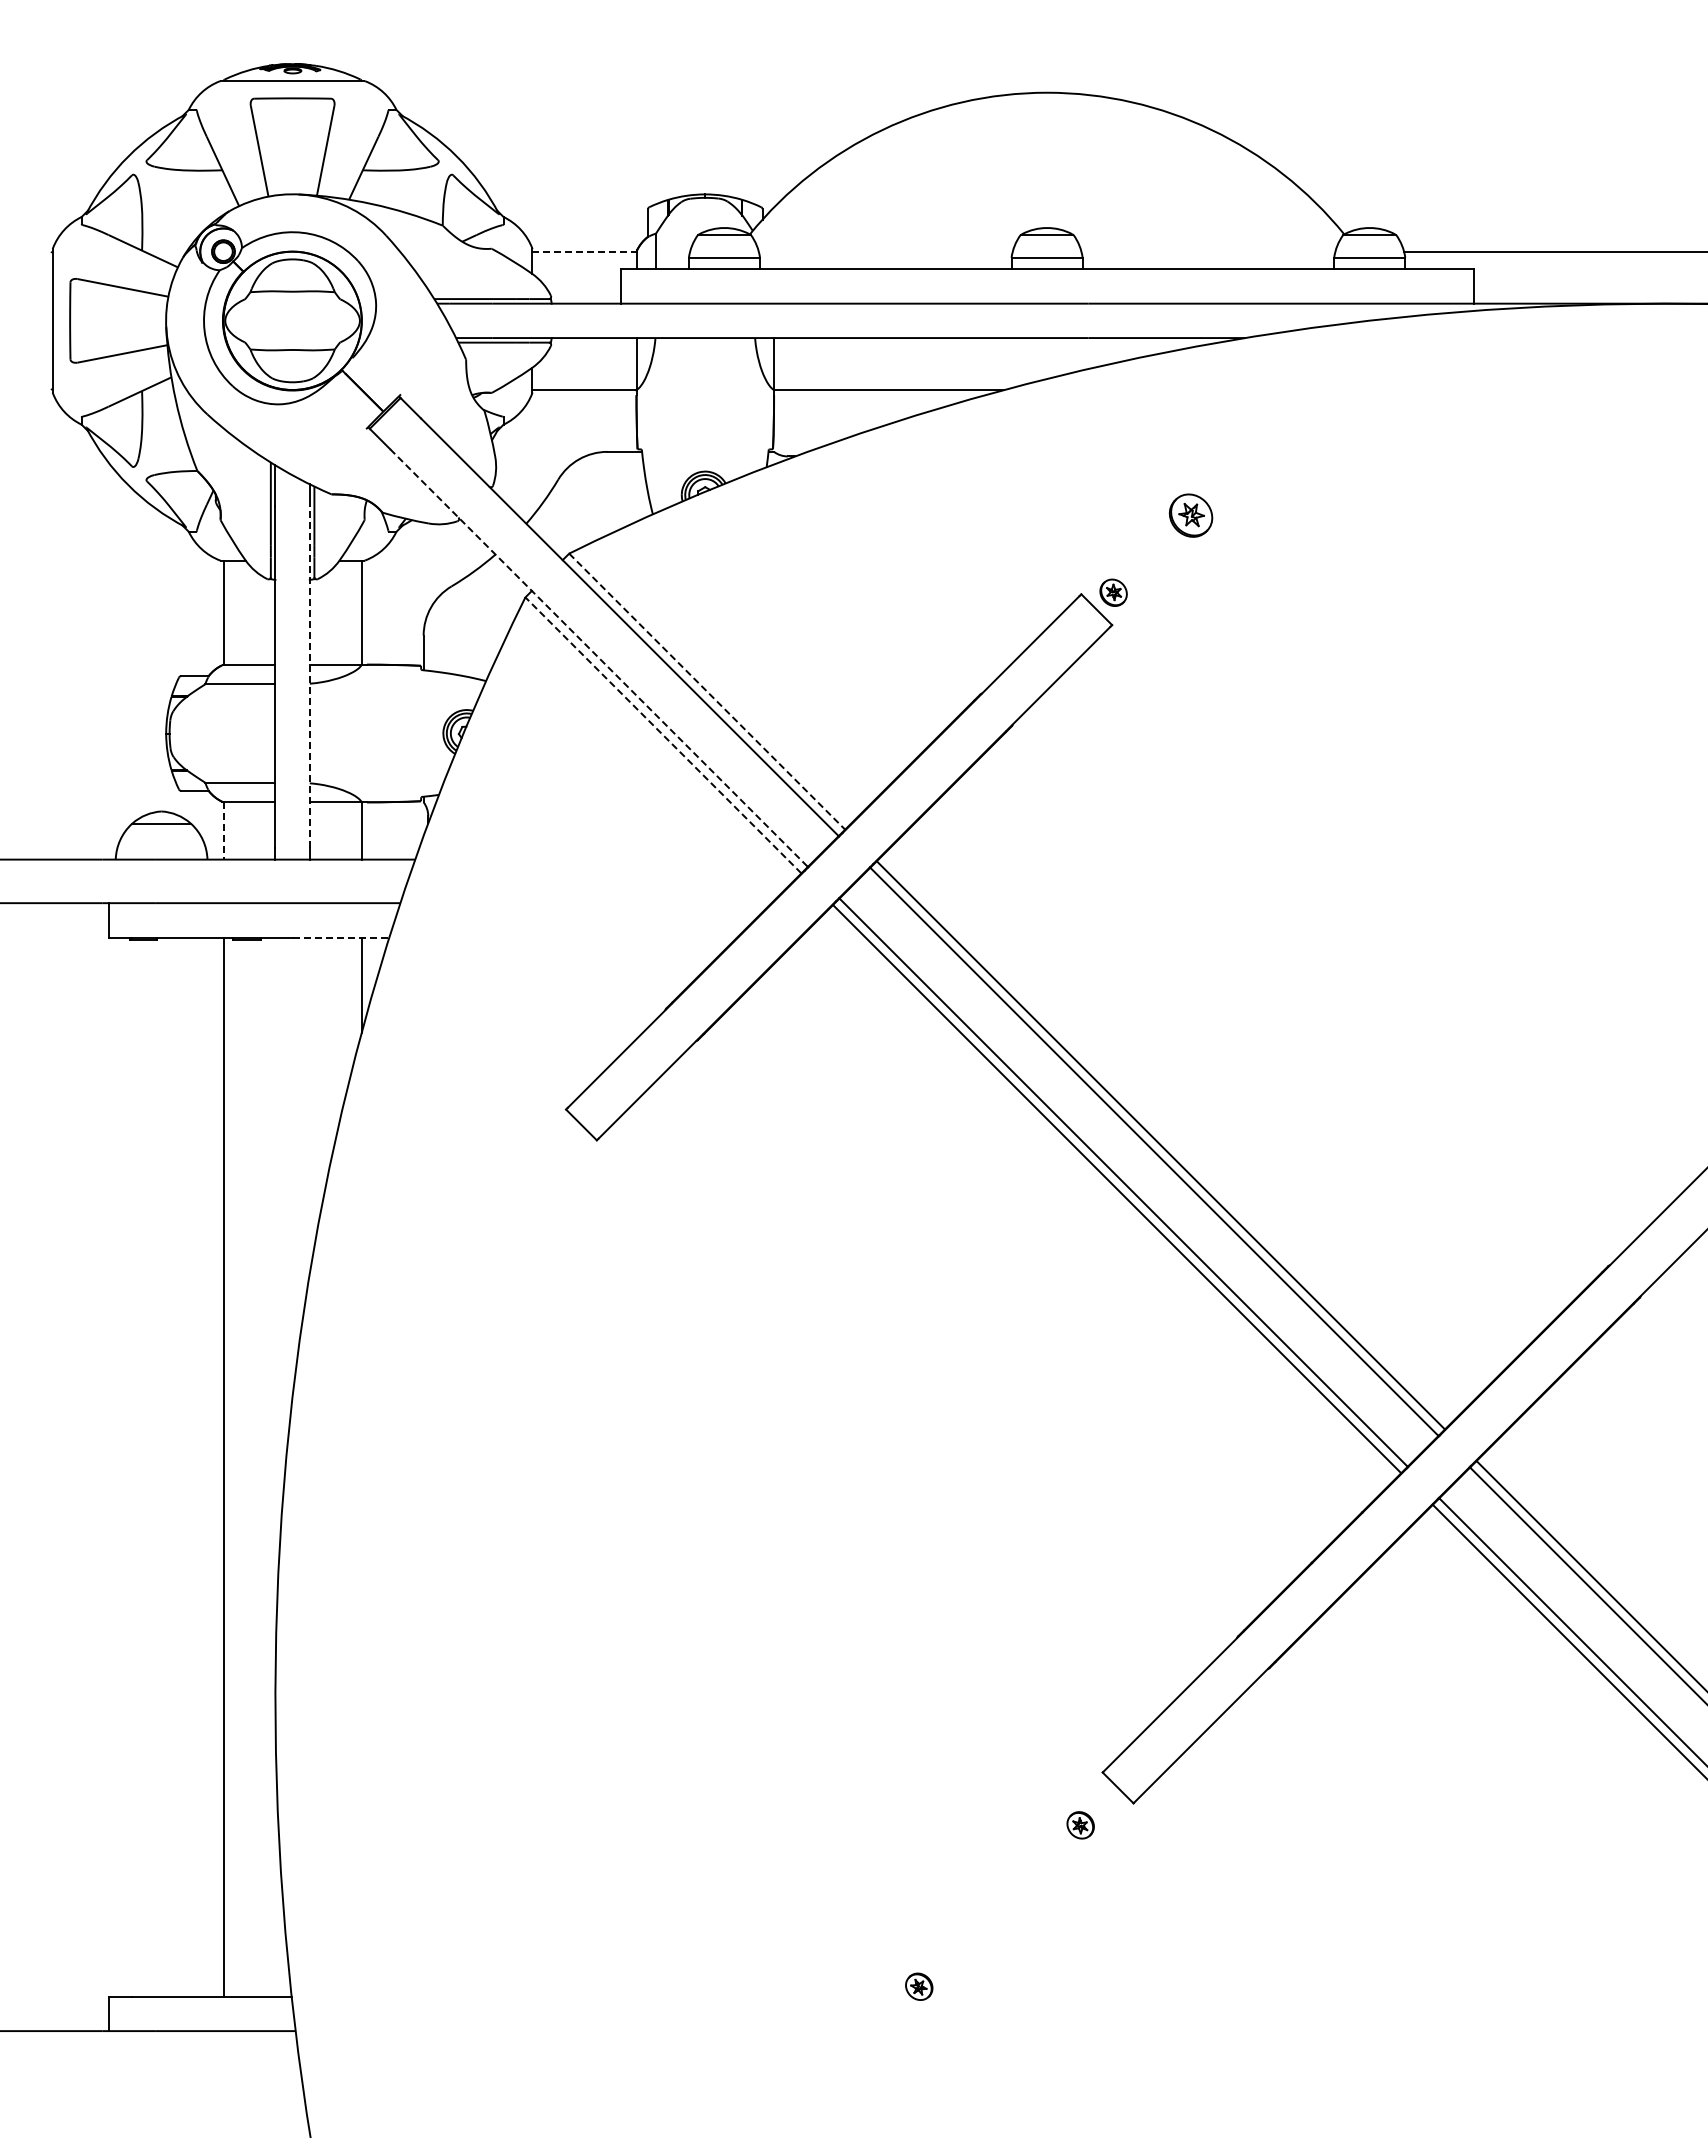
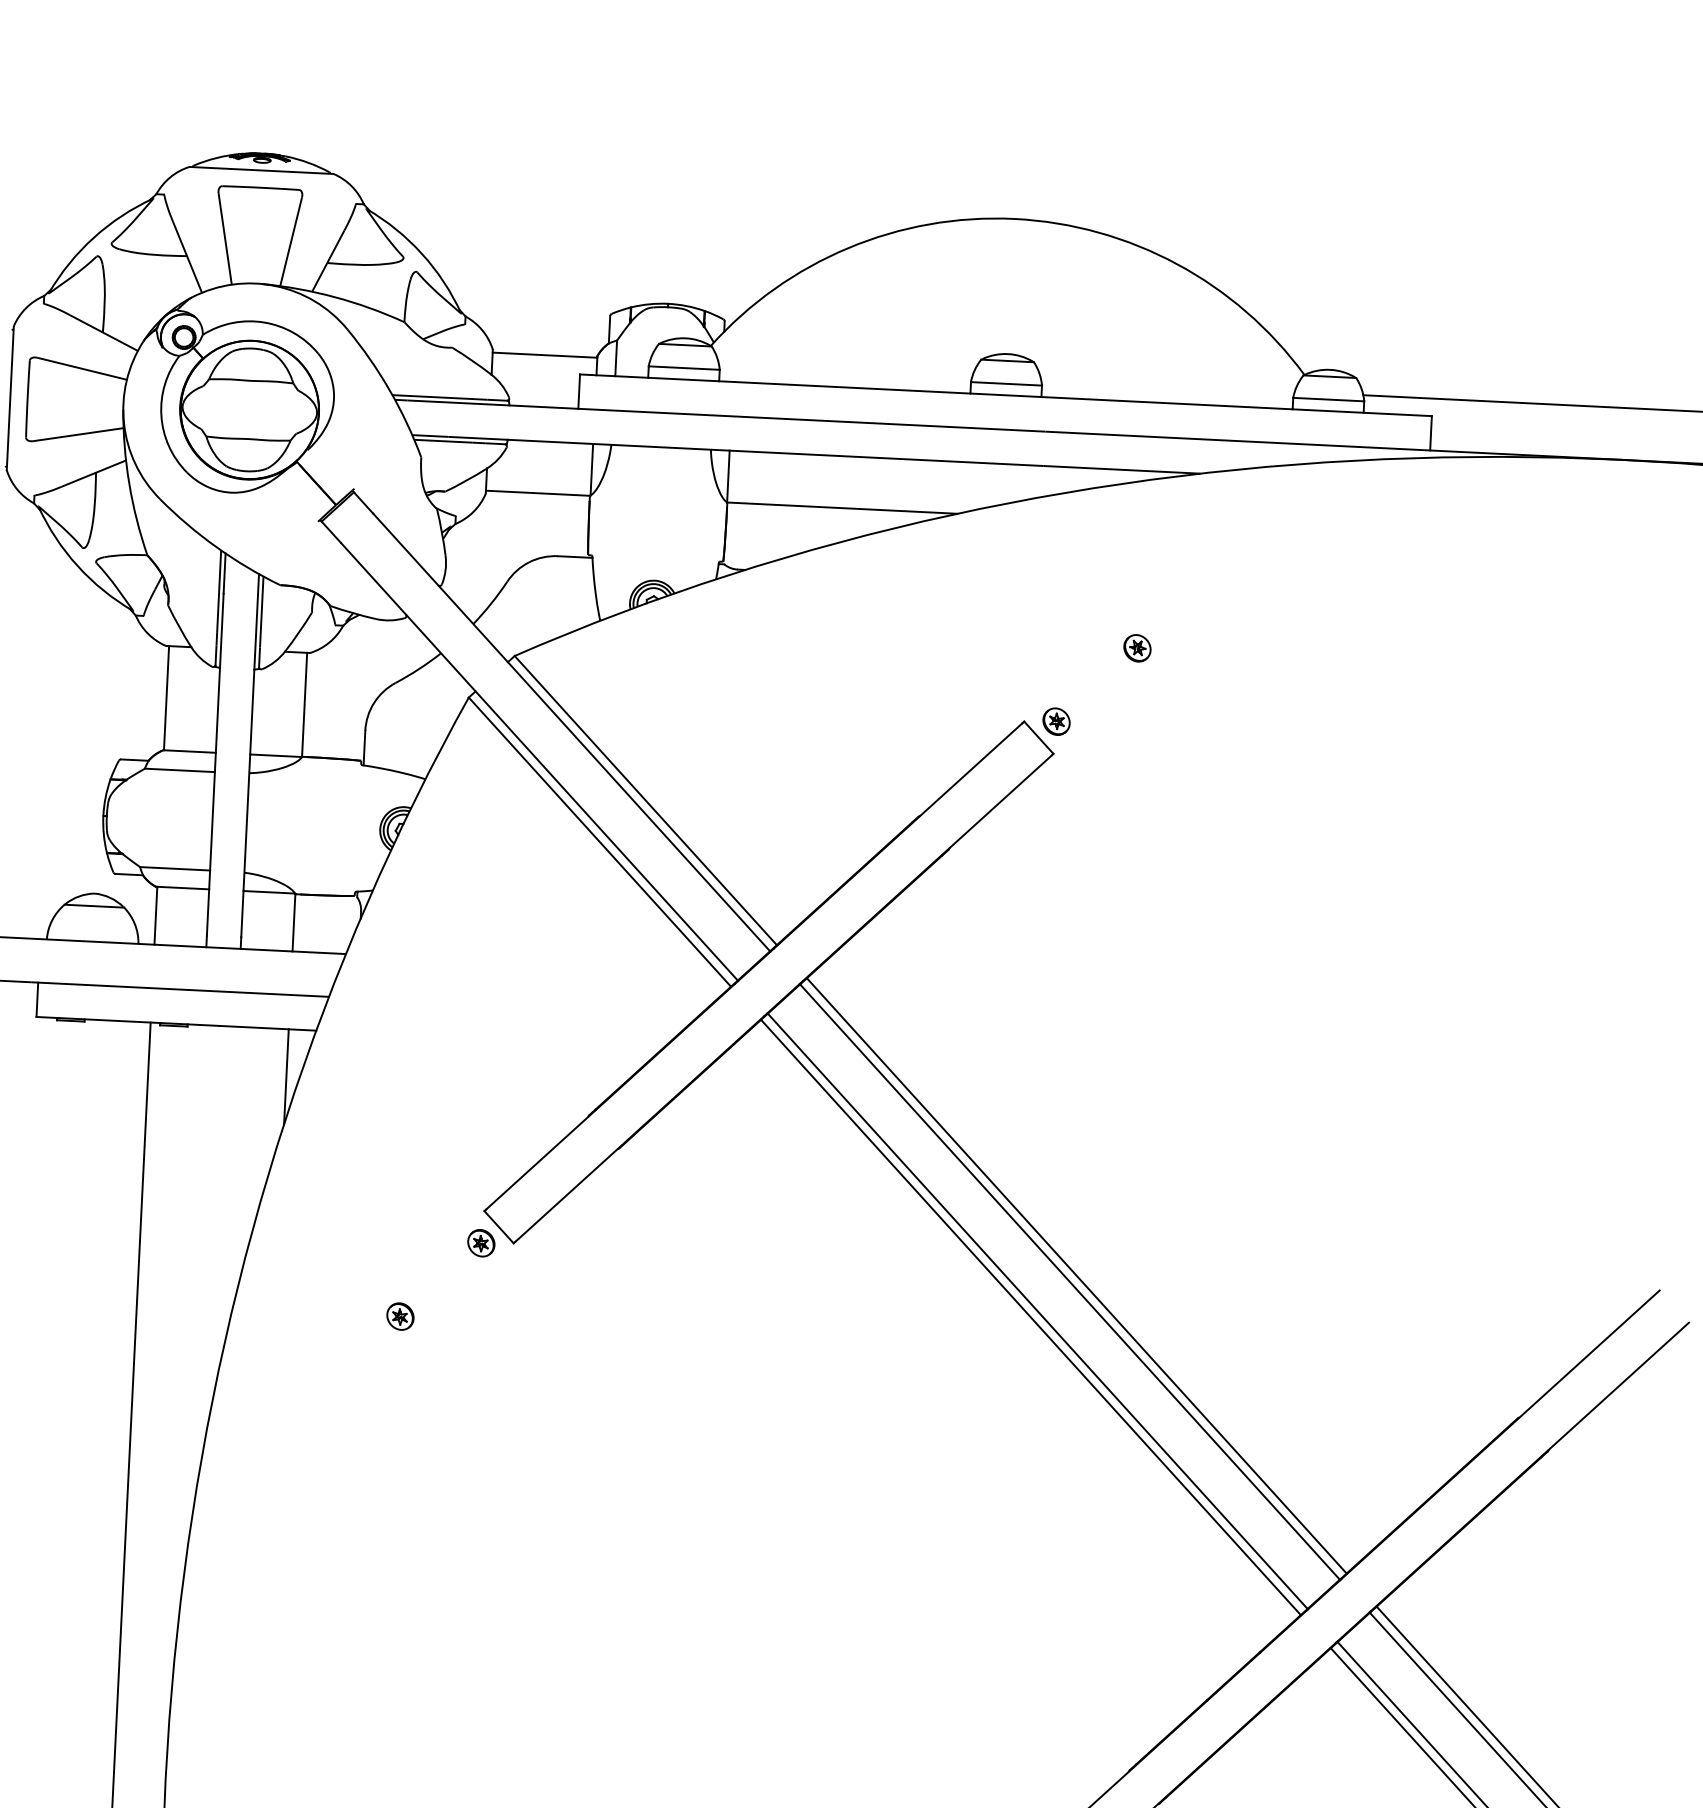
line: (585, 251) -> (545, 354), dashed -> solid
part: (1190, 515) -> (1137, 648), size x0.62
line: (599, 658) -> (539, 762), dashed -> solid
line: (309, 676) -> (249, 766), dashed -> solid
line: (707, 692) -> (646, 801), dashed -> solid
line: (663, 735) -> (600, 842), dashed -> solid
line: (223, 830) -> (155, 915), dashed -> solid
line: (341, 937) -> (268, 1028), dashed -> solid
part: (564, 1141) -> (481, 1242), added
part: (487, 1218) -> (400, 1316), added

